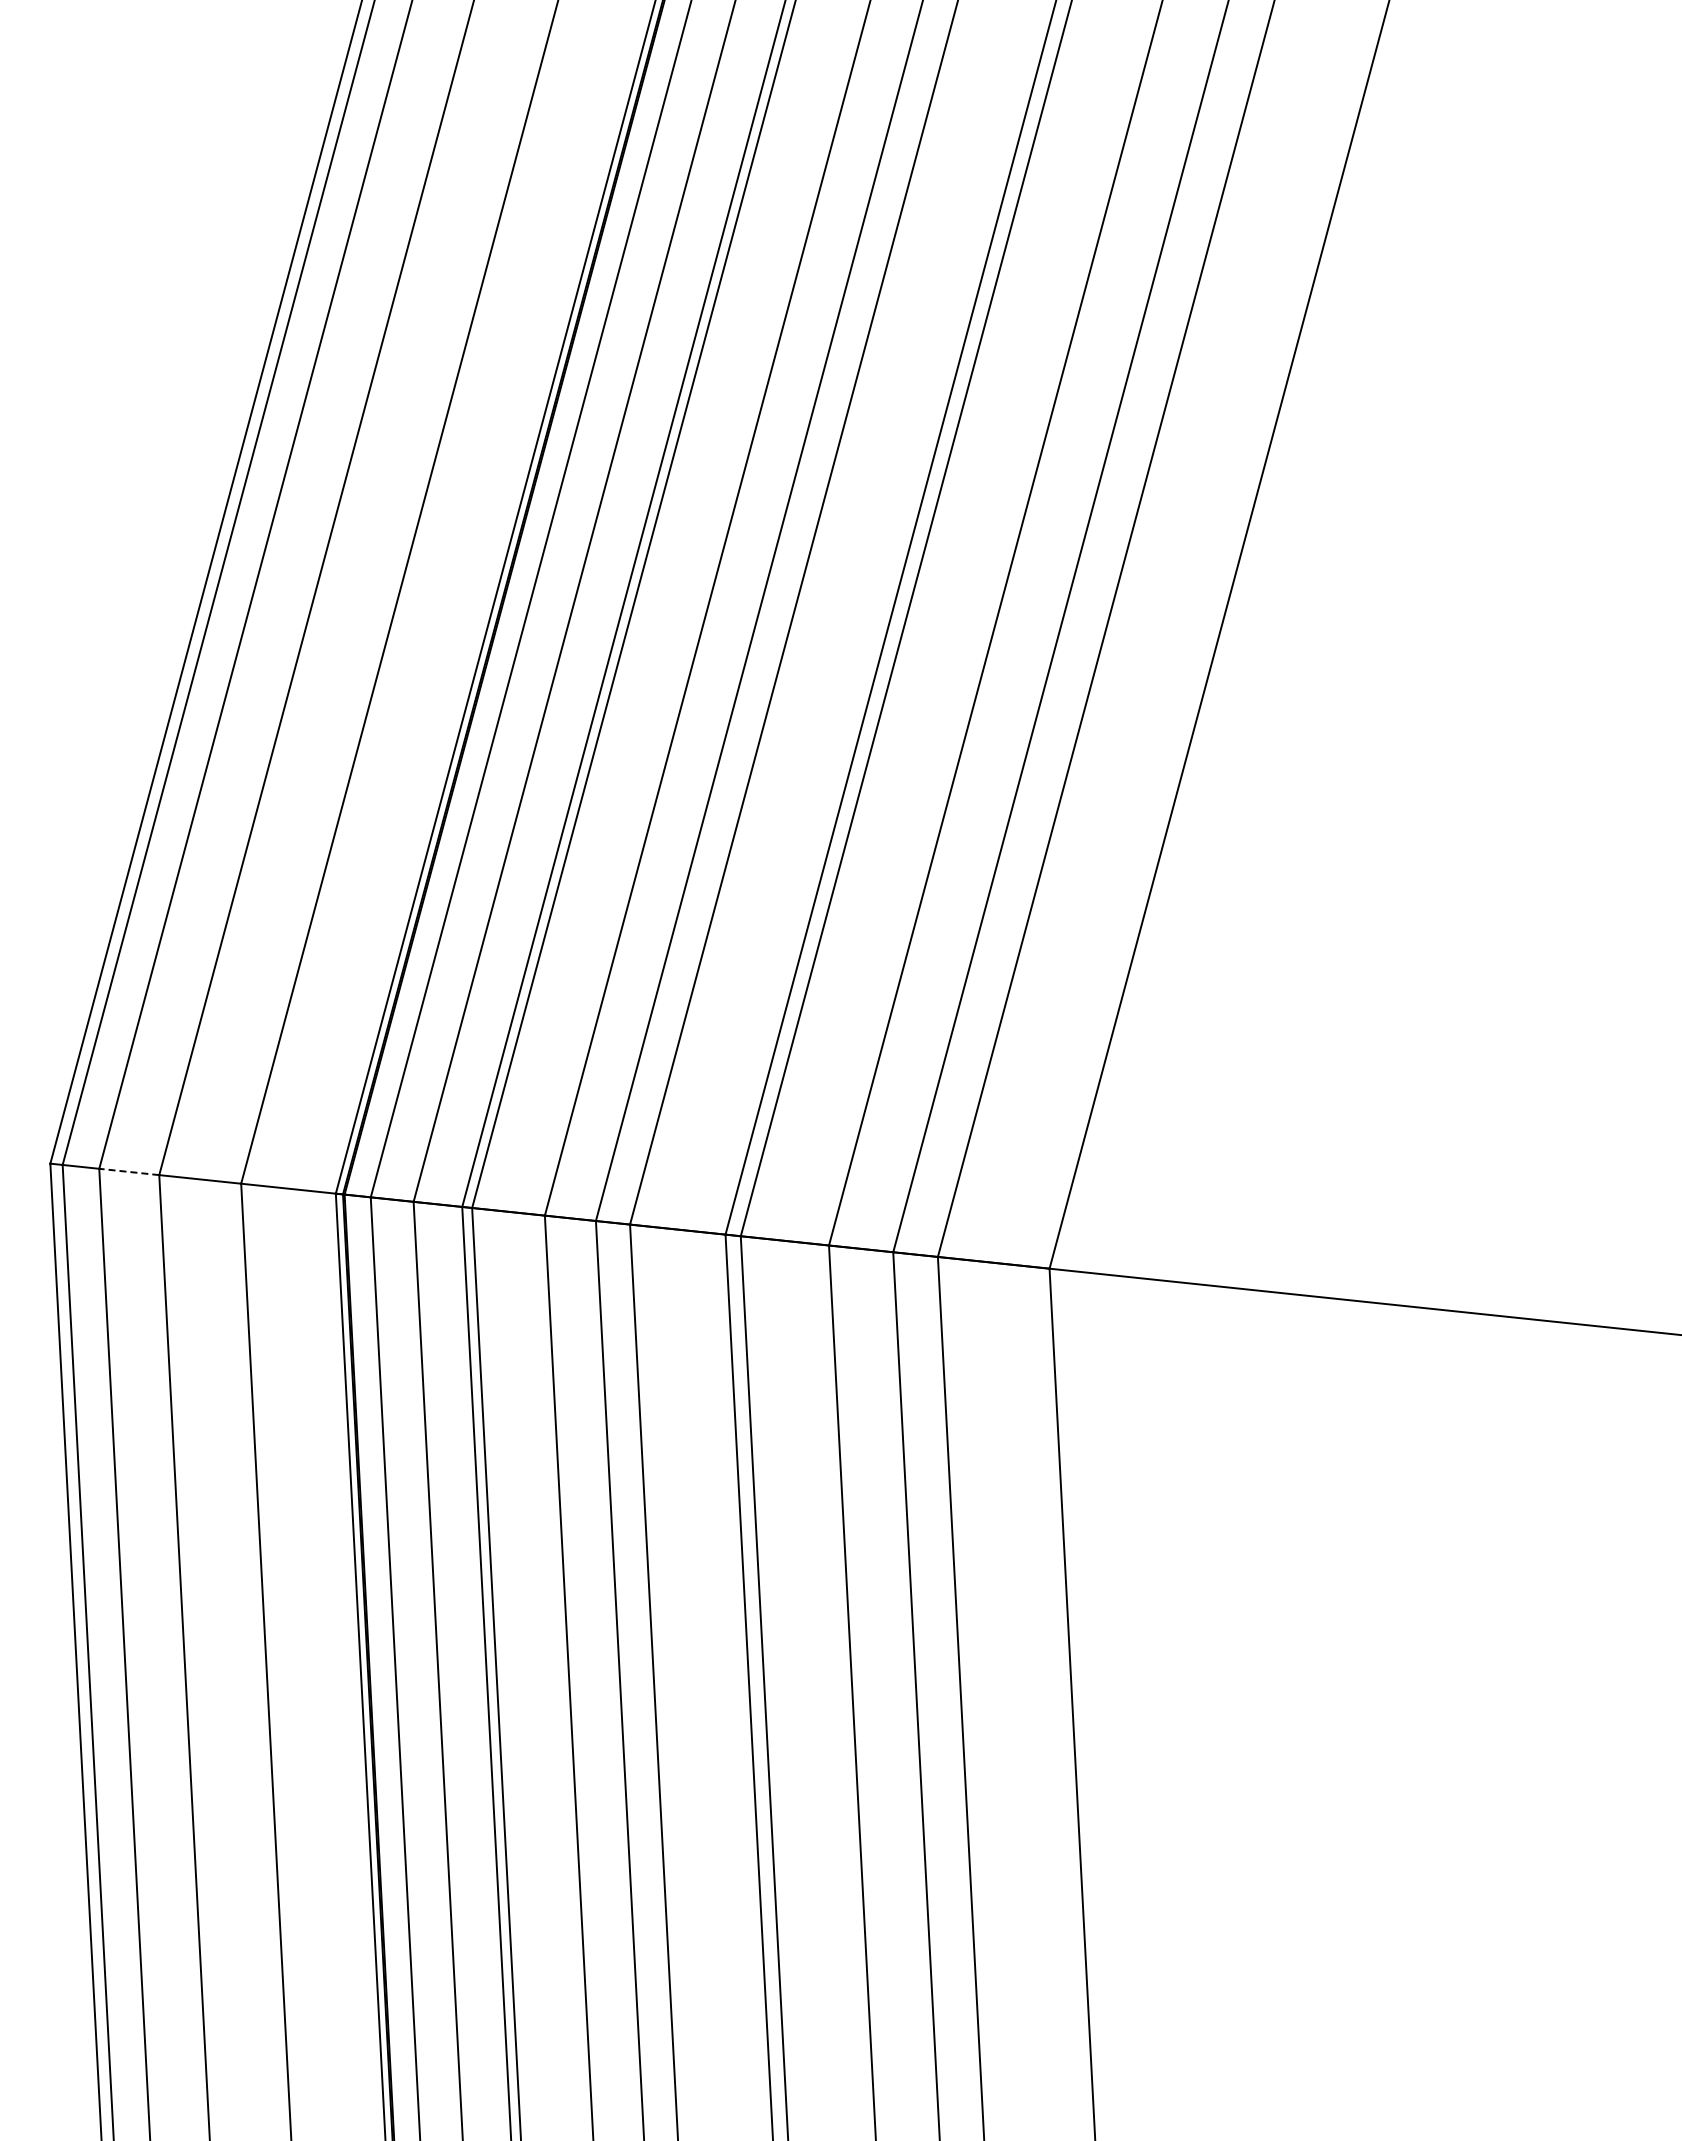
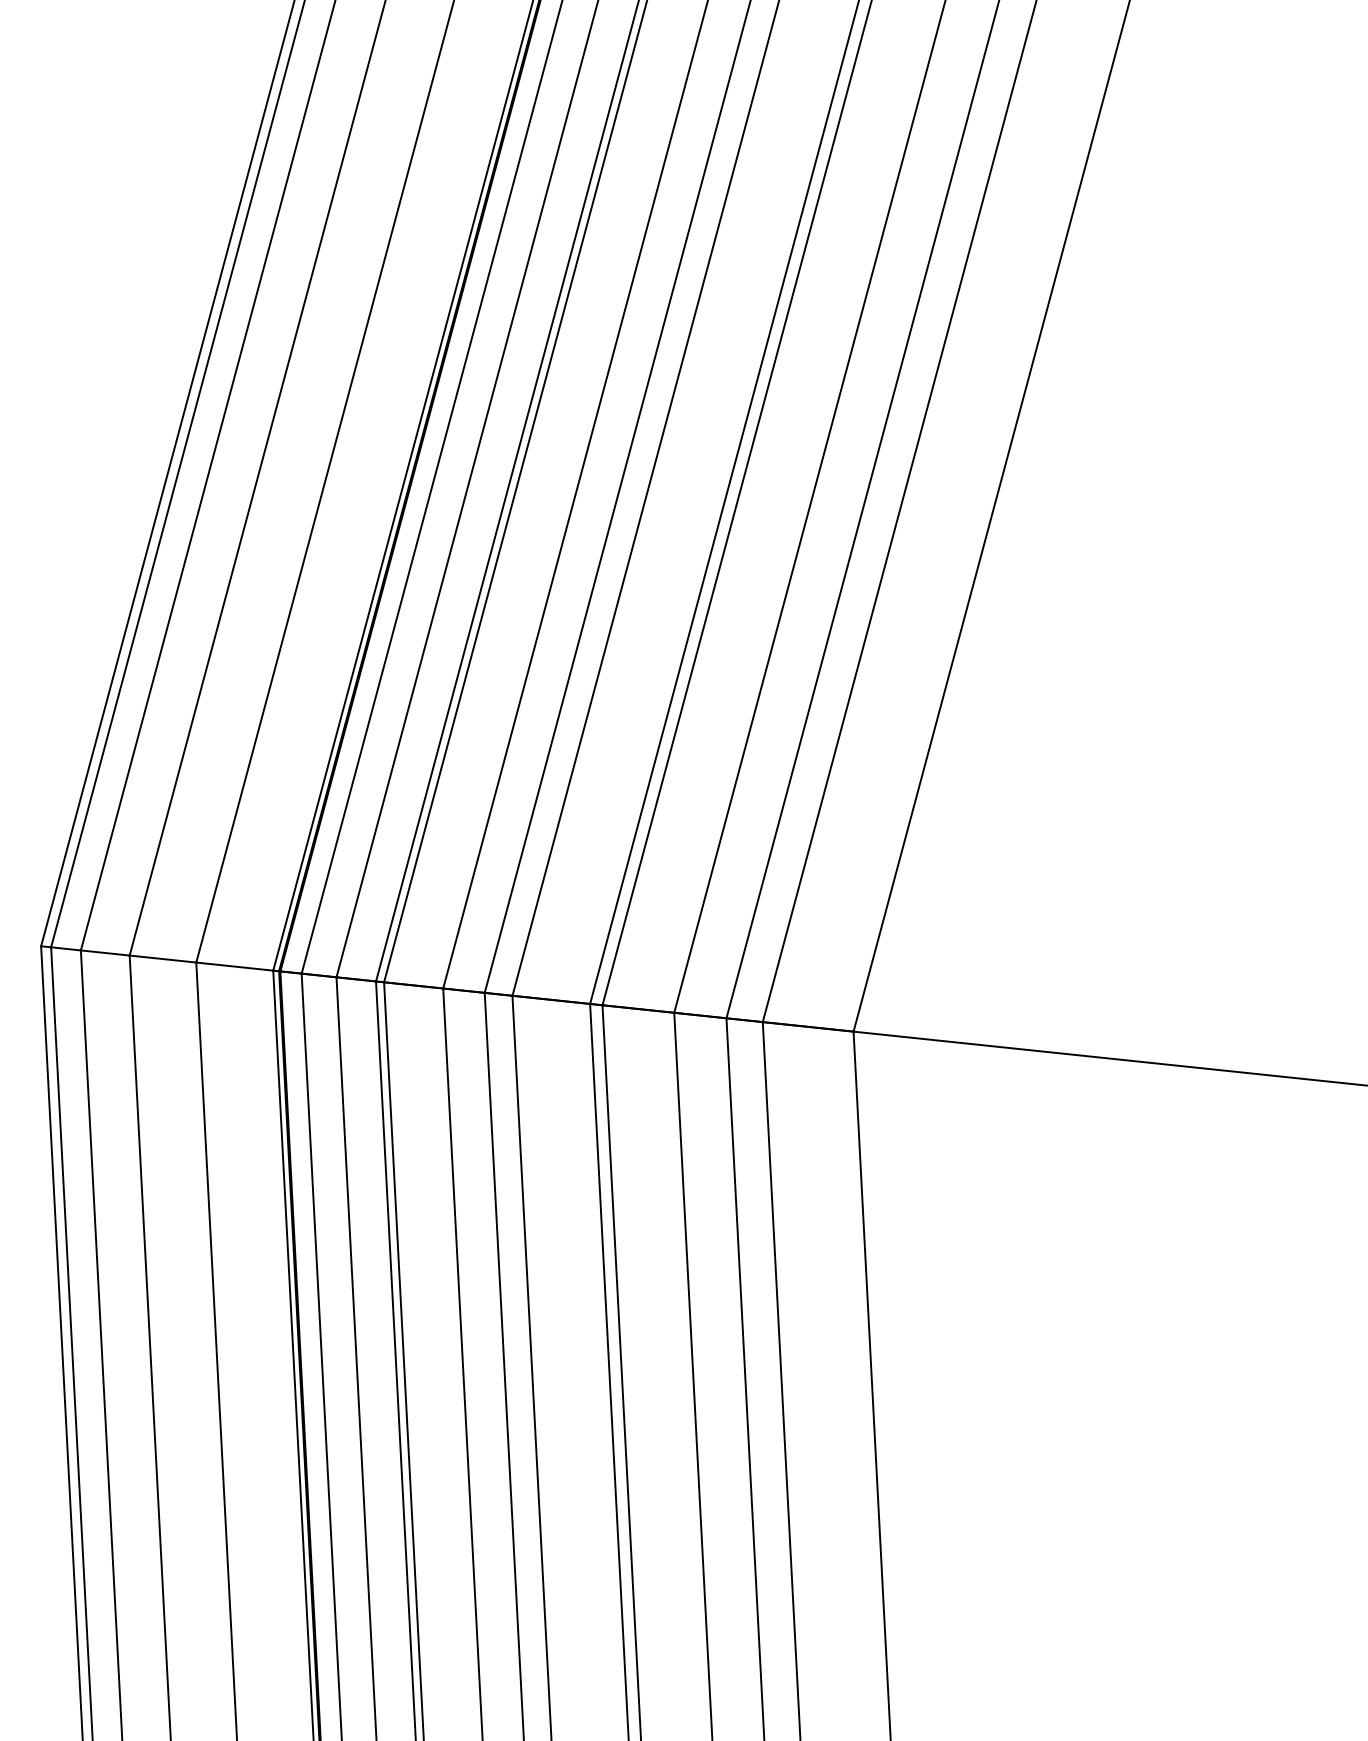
line: (128, 1171) -> (104, 952), dashed -> solid

